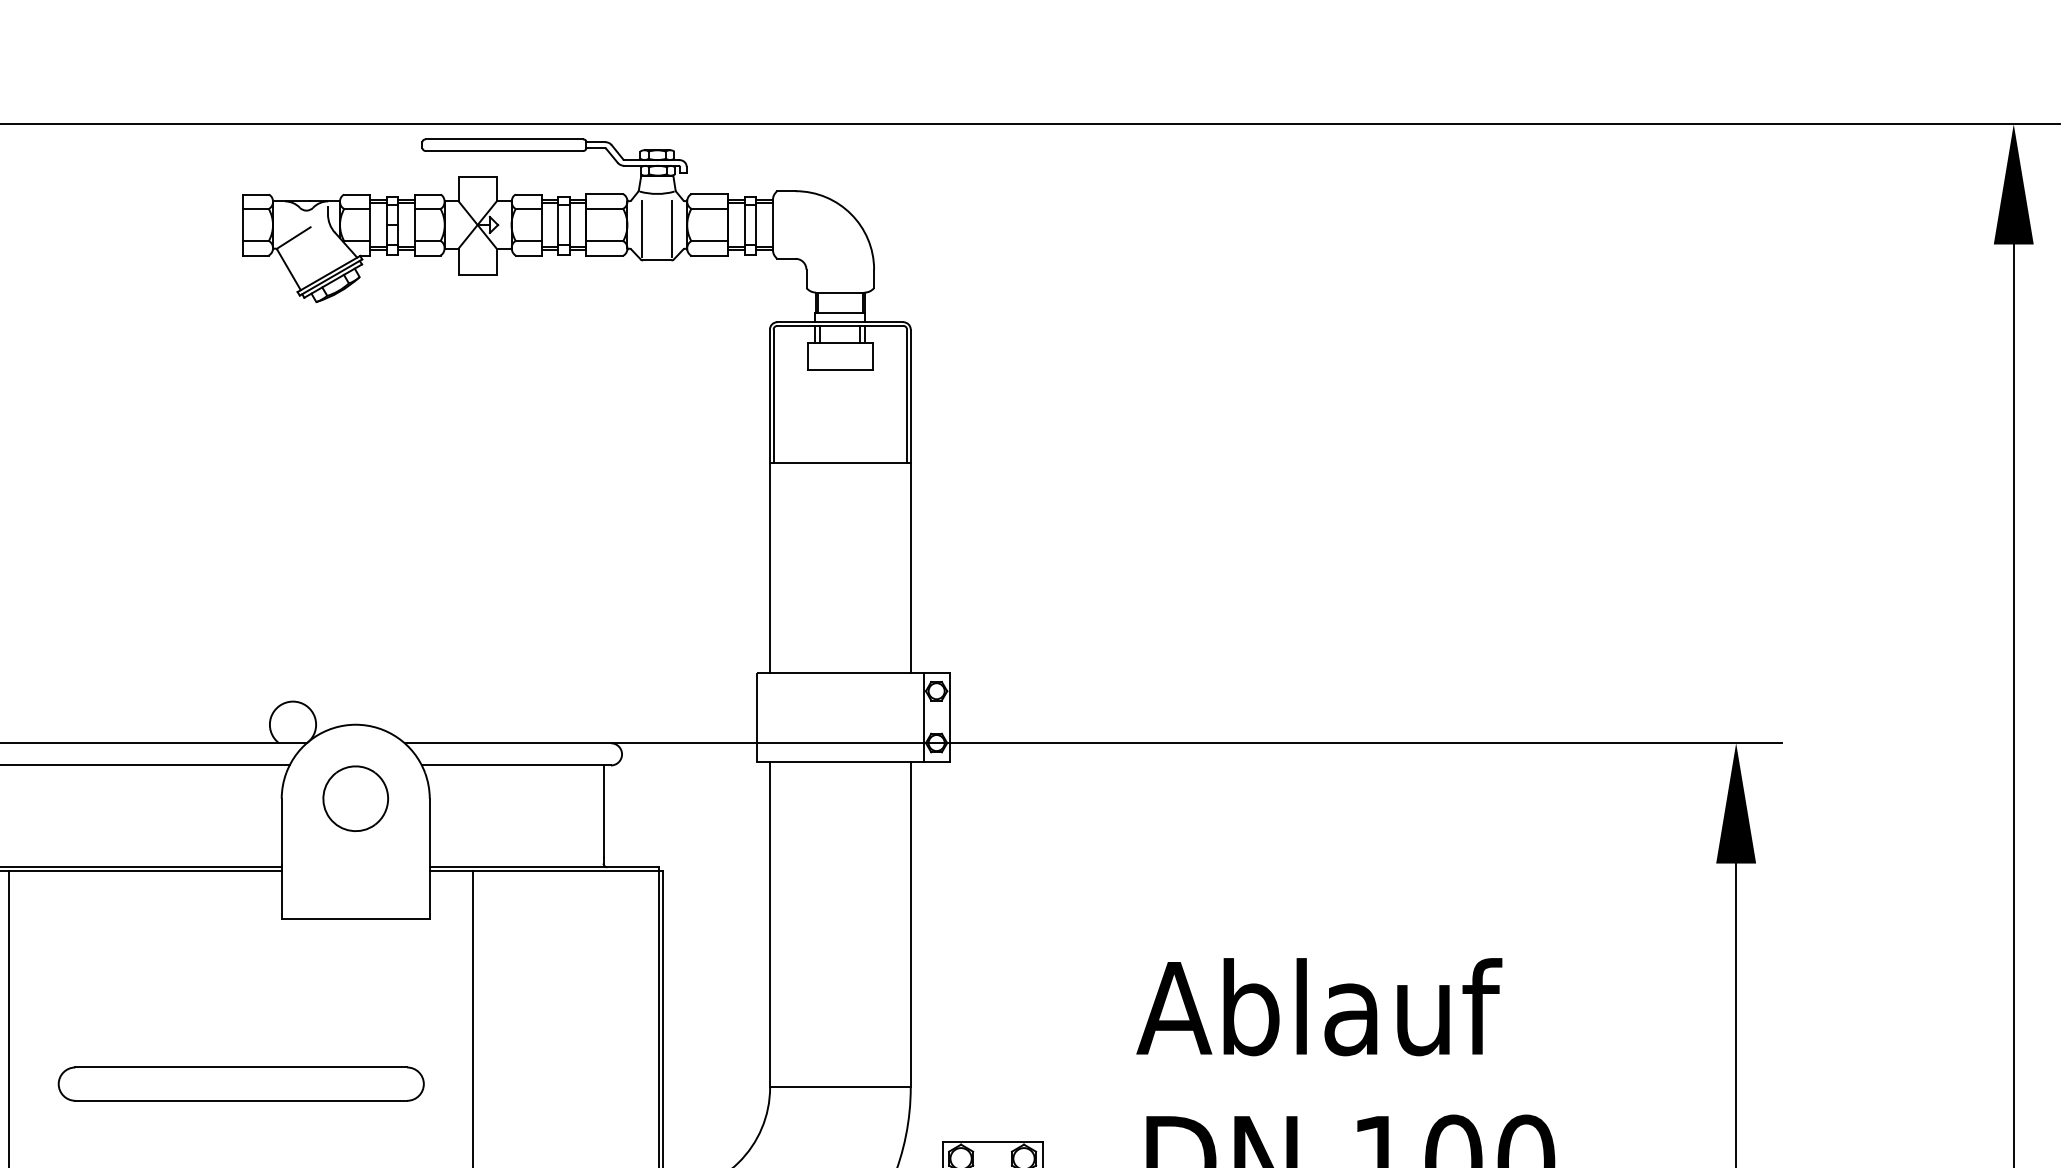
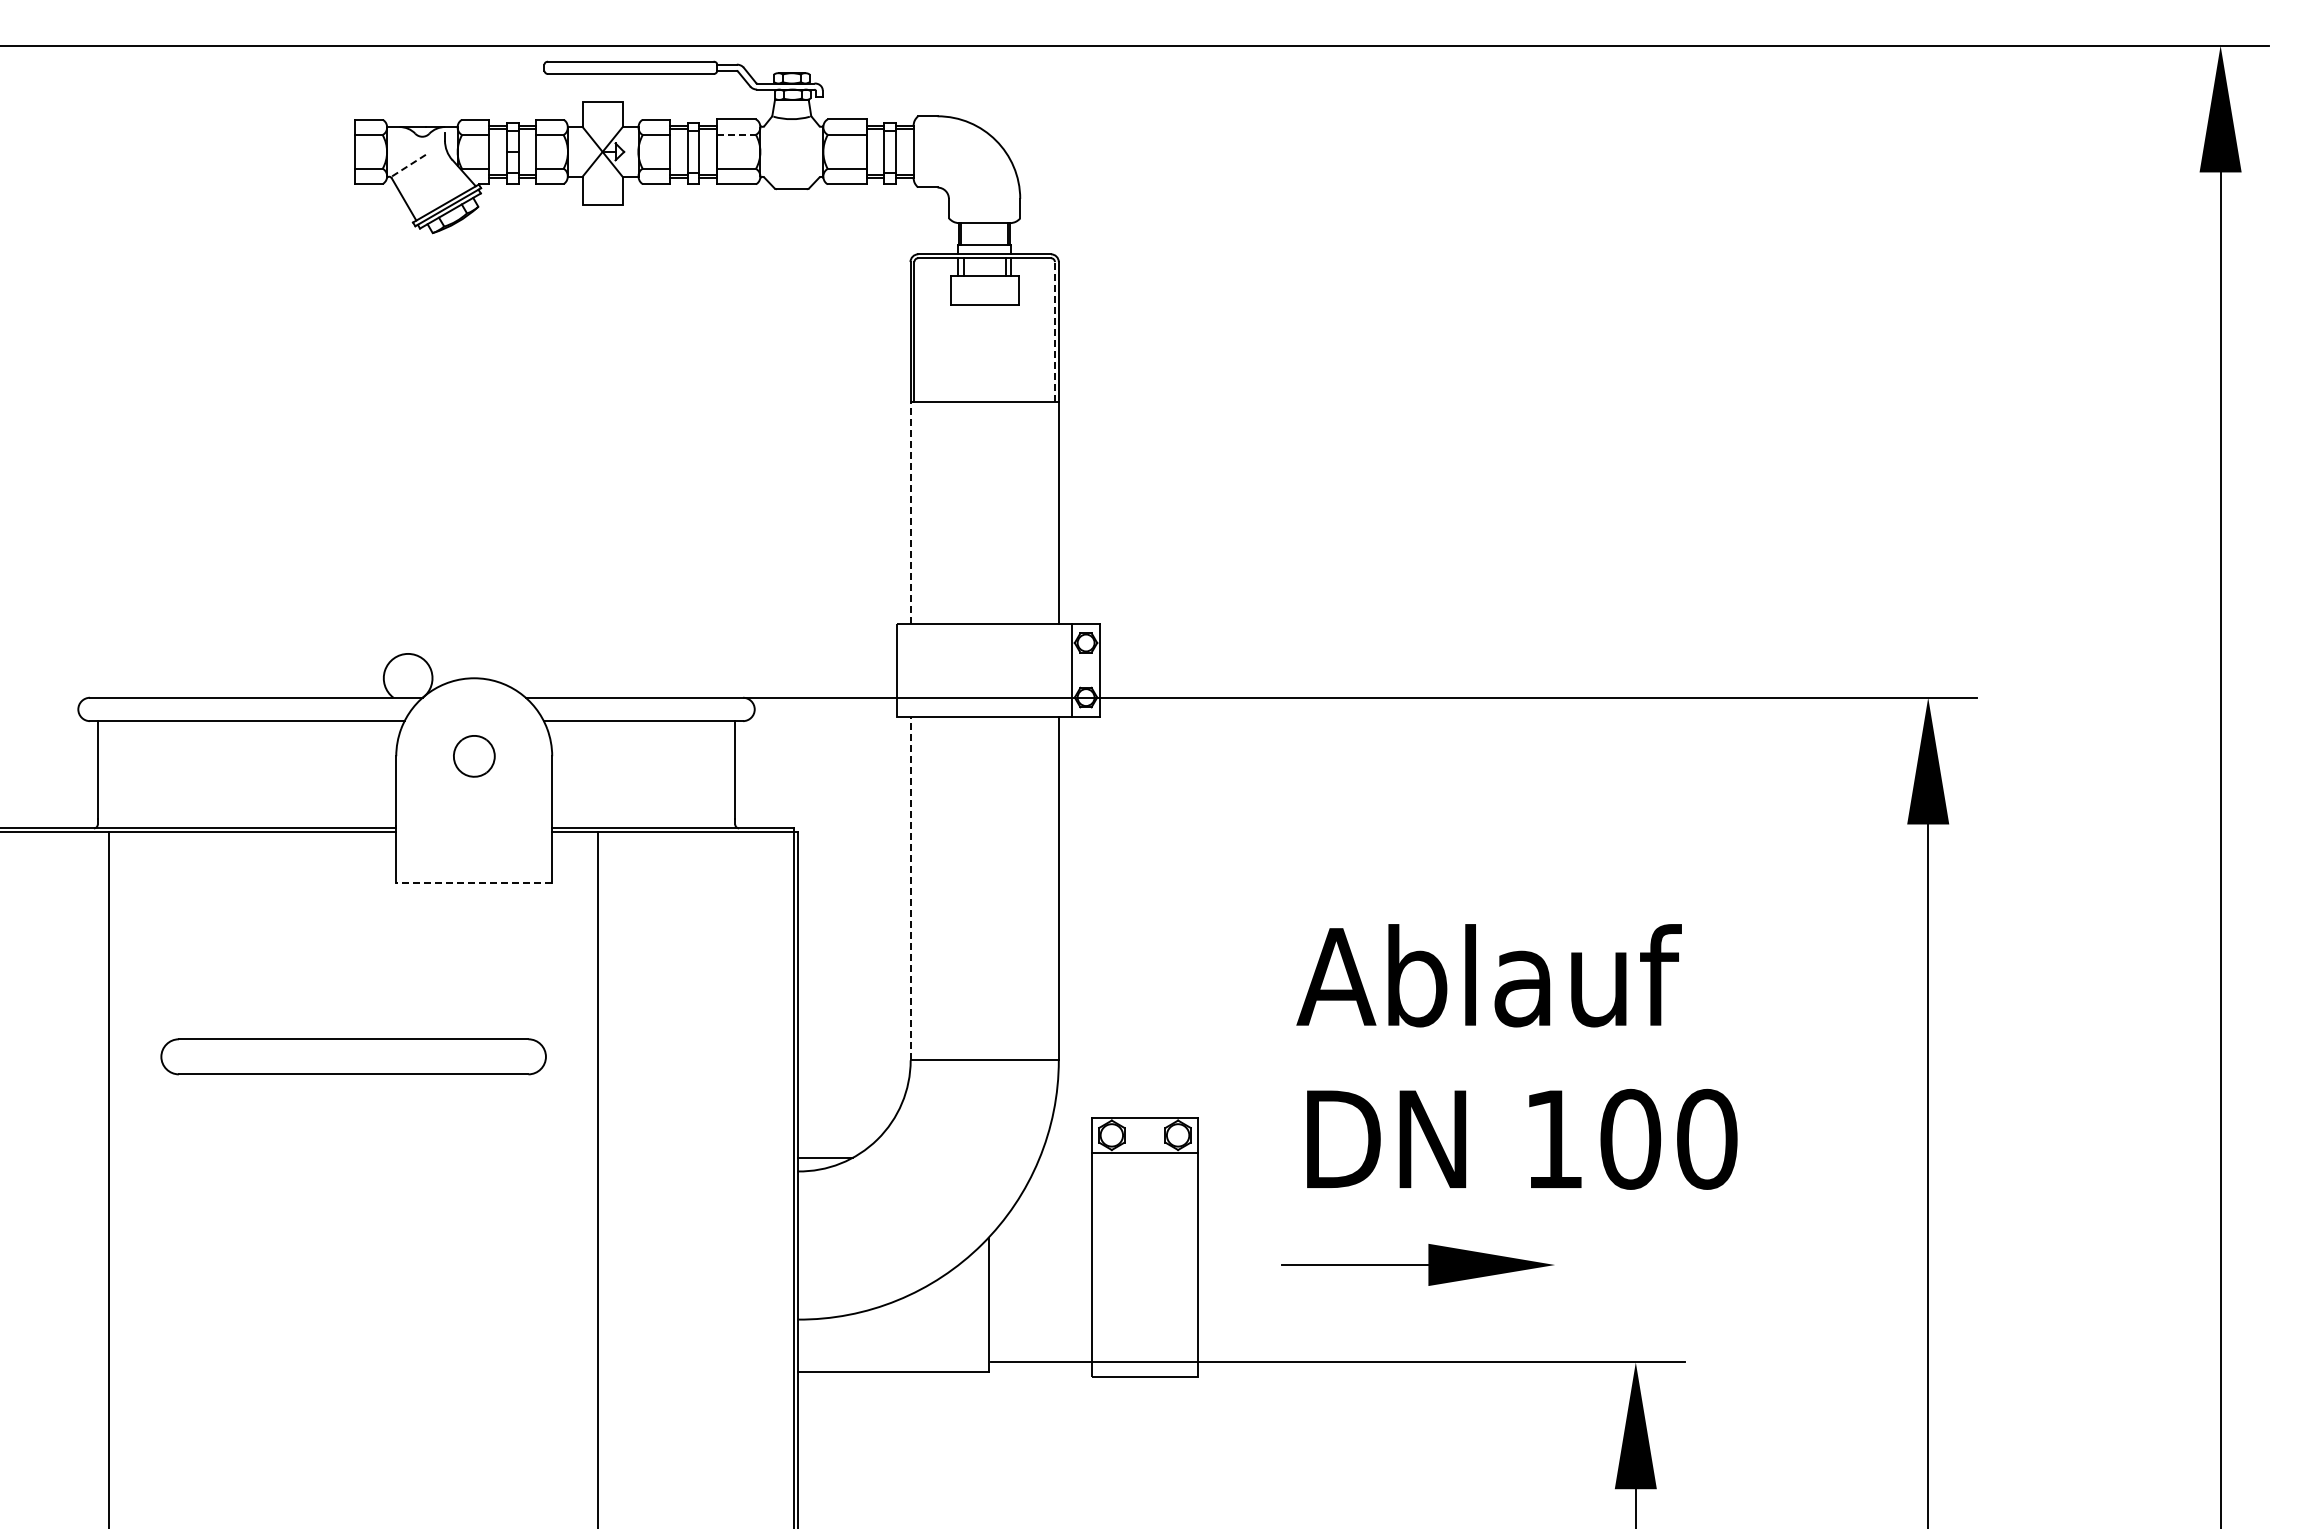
line: (604, 208) -> (736, 134), solid -> dashed
line: (641, 228) -> (775, 155), removed
line: (672, 228) -> (807, 155), removed
line: (294, 237) -> (409, 165), solid -> dashed
line: (906, 395) -> (1054, 331), solid -> dashed
line: (769, 567) -> (910, 512), solid -> dashed
part: (356, 799) -> (474, 756), size x0.6
line: (356, 918) -> (474, 882), solid -> dashed
line: (769, 924) -> (910, 888), solid -> dashed

